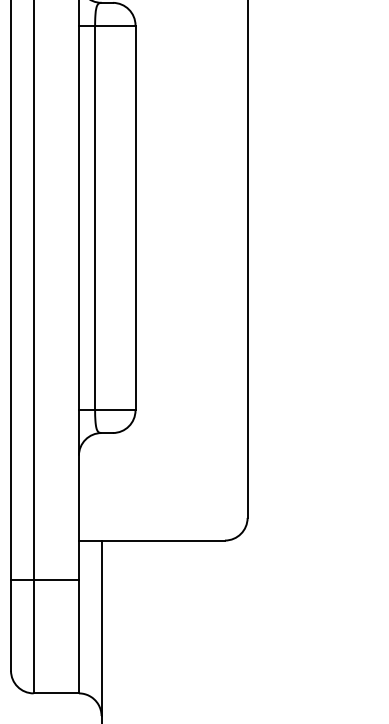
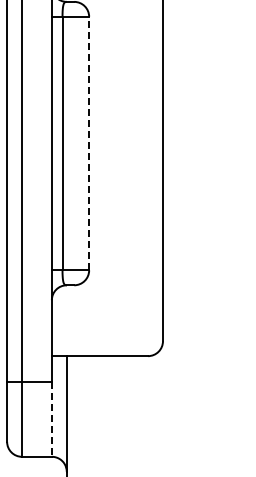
line: (136, 217) -> (89, 143), solid -> dashed
line: (78, 638) -> (51, 420), solid -> dashed

